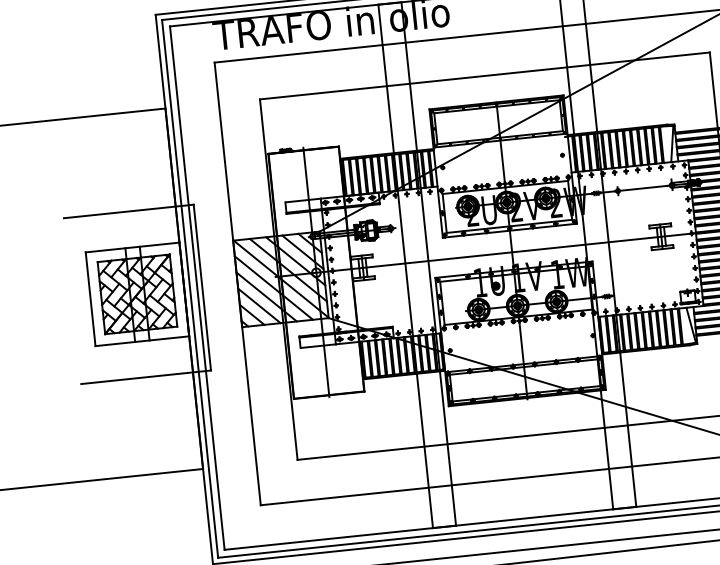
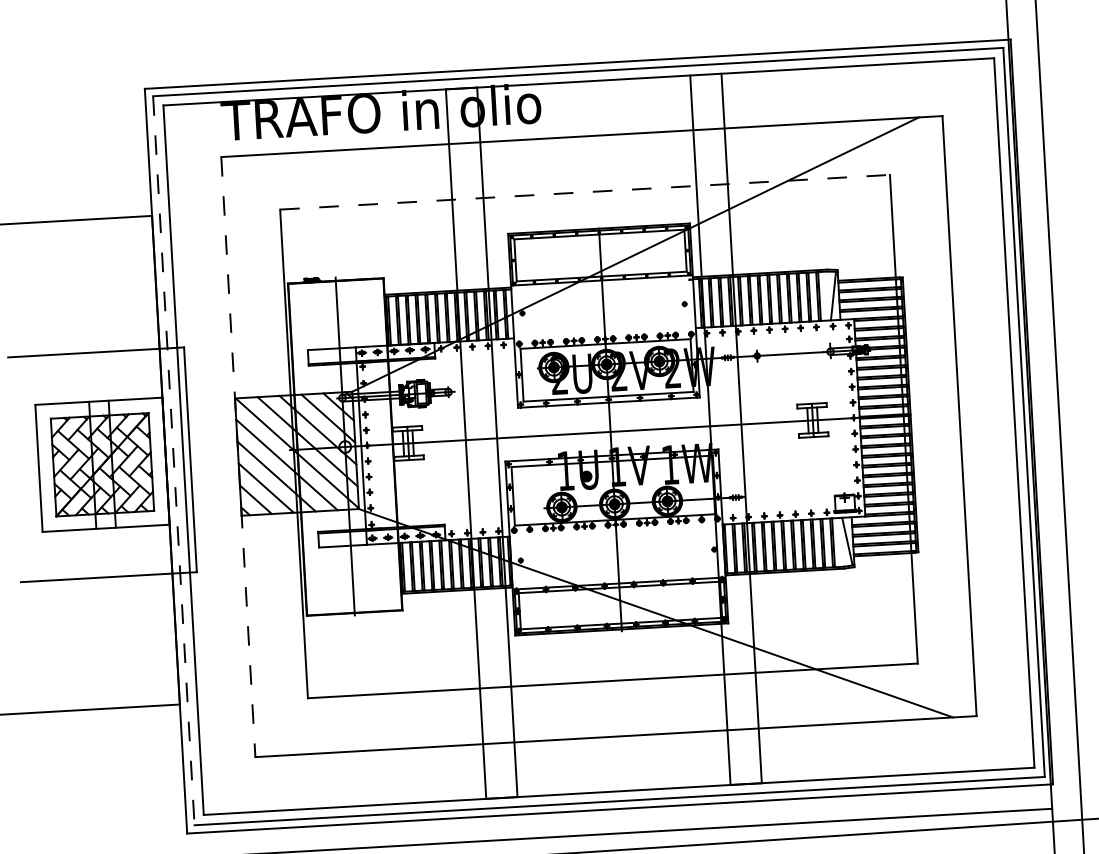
line: (485, 76) -> (585, 192), solid -> dashed
line: (237, 284) -> (238, 457), solid -> dashed
line: (189, 289) -> (173, 461), solid -> dashed

